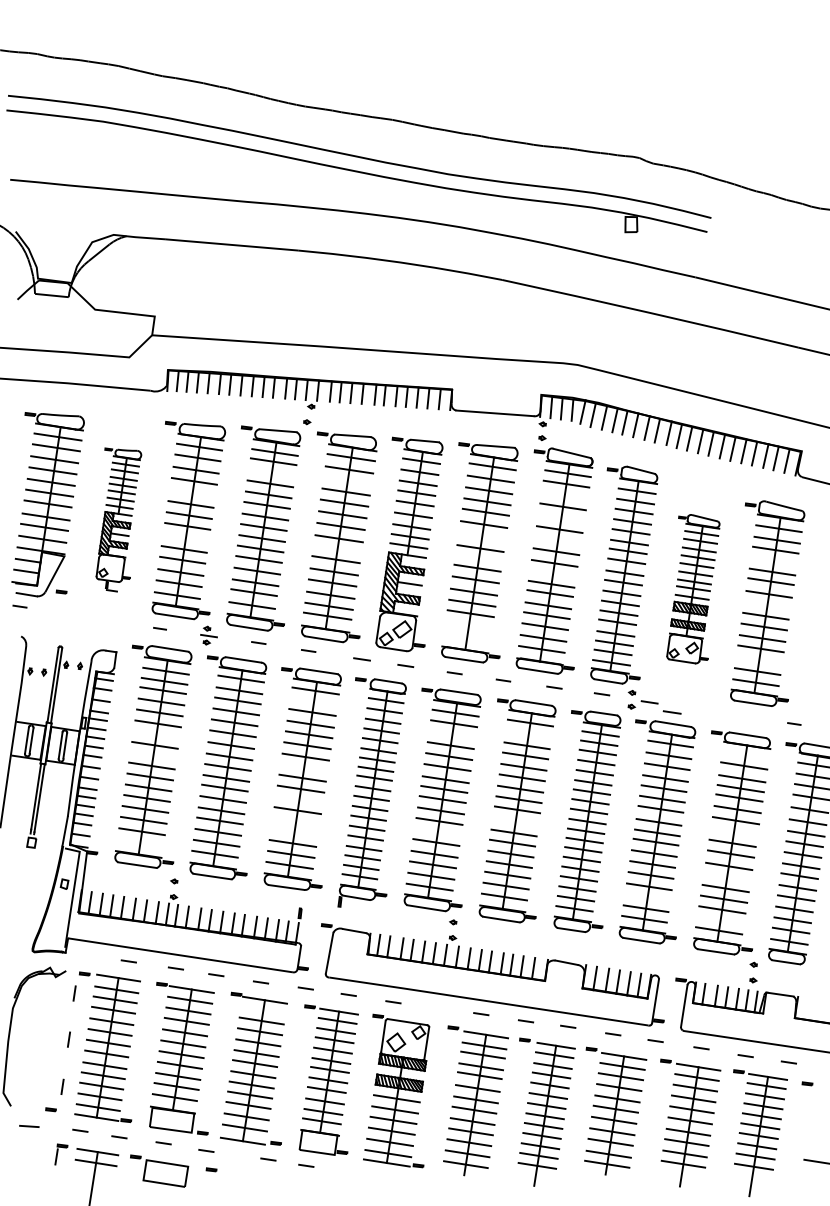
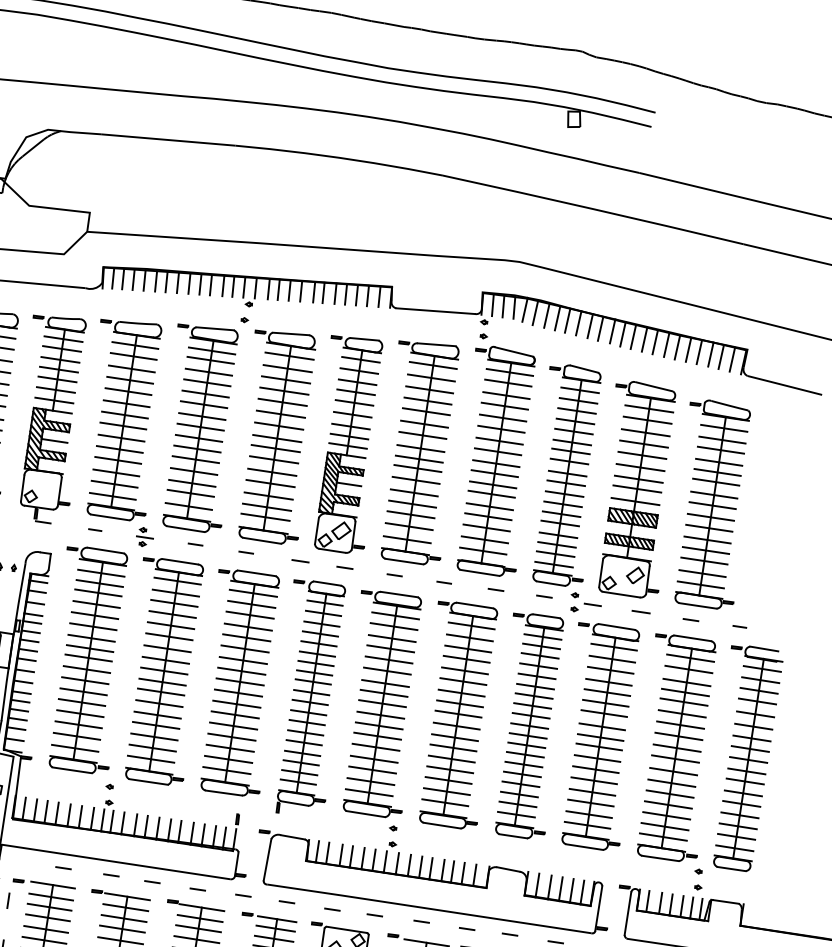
line: (271, 473) -> (208, 372), added
line: (347, 480) -> (285, 379), added
line: (192, 492) -> (128, 391), added
line: (564, 496) -> (506, 395), added
line: (561, 518) -> (503, 418), added
part: (118, 519) -> (52, 419), size x1.43
line: (482, 535) -> (422, 435), added
line: (185, 537) -> (121, 437), added
line: (557, 540) -> (499, 440), added
line: (337, 548) -> (275, 448), added
line: (478, 558) -> (418, 458), added
line: (773, 561) -> (718, 461), added
line: (552, 572) -> (494, 472), added
part: (693, 589) -> (637, 490), size x1.43
line: (767, 604) -> (712, 505), added
line: (468, 624) -> (408, 525), added
line: (467, 637) -> (407, 538), added
line: (759, 658) -> (704, 560), added
line: (313, 701) -> (251, 604), added
line: (671, 712) -> (640, 612), moved
line: (746, 717) -> (691, 620), added
line: (156, 734) -> (91, 637), added
line: (528, 734) -> (469, 637), added
line: (452, 735) -> (392, 638), added
line: (153, 754) -> (88, 657), added
line: (745, 754) -> (690, 657), added
line: (304, 767) -> (242, 671), added
line: (299, 799) -> (236, 703), added
line: (296, 821) -> (233, 725), added
line: (515, 821) -> (456, 725), added
line: (437, 831) -> (377, 736), added
line: (734, 831) -> (679, 736), added
line: (294, 832) -> (231, 737), added
line: (140, 843) -> (75, 748), added
line: (727, 877) -> (671, 782), added
line: (647, 897) -> (590, 803), added
line: (720, 920) -> (664, 826), added
line: (435, 1007) -> (375, 914), added
line: (263, 1010) -> (200, 918), added

